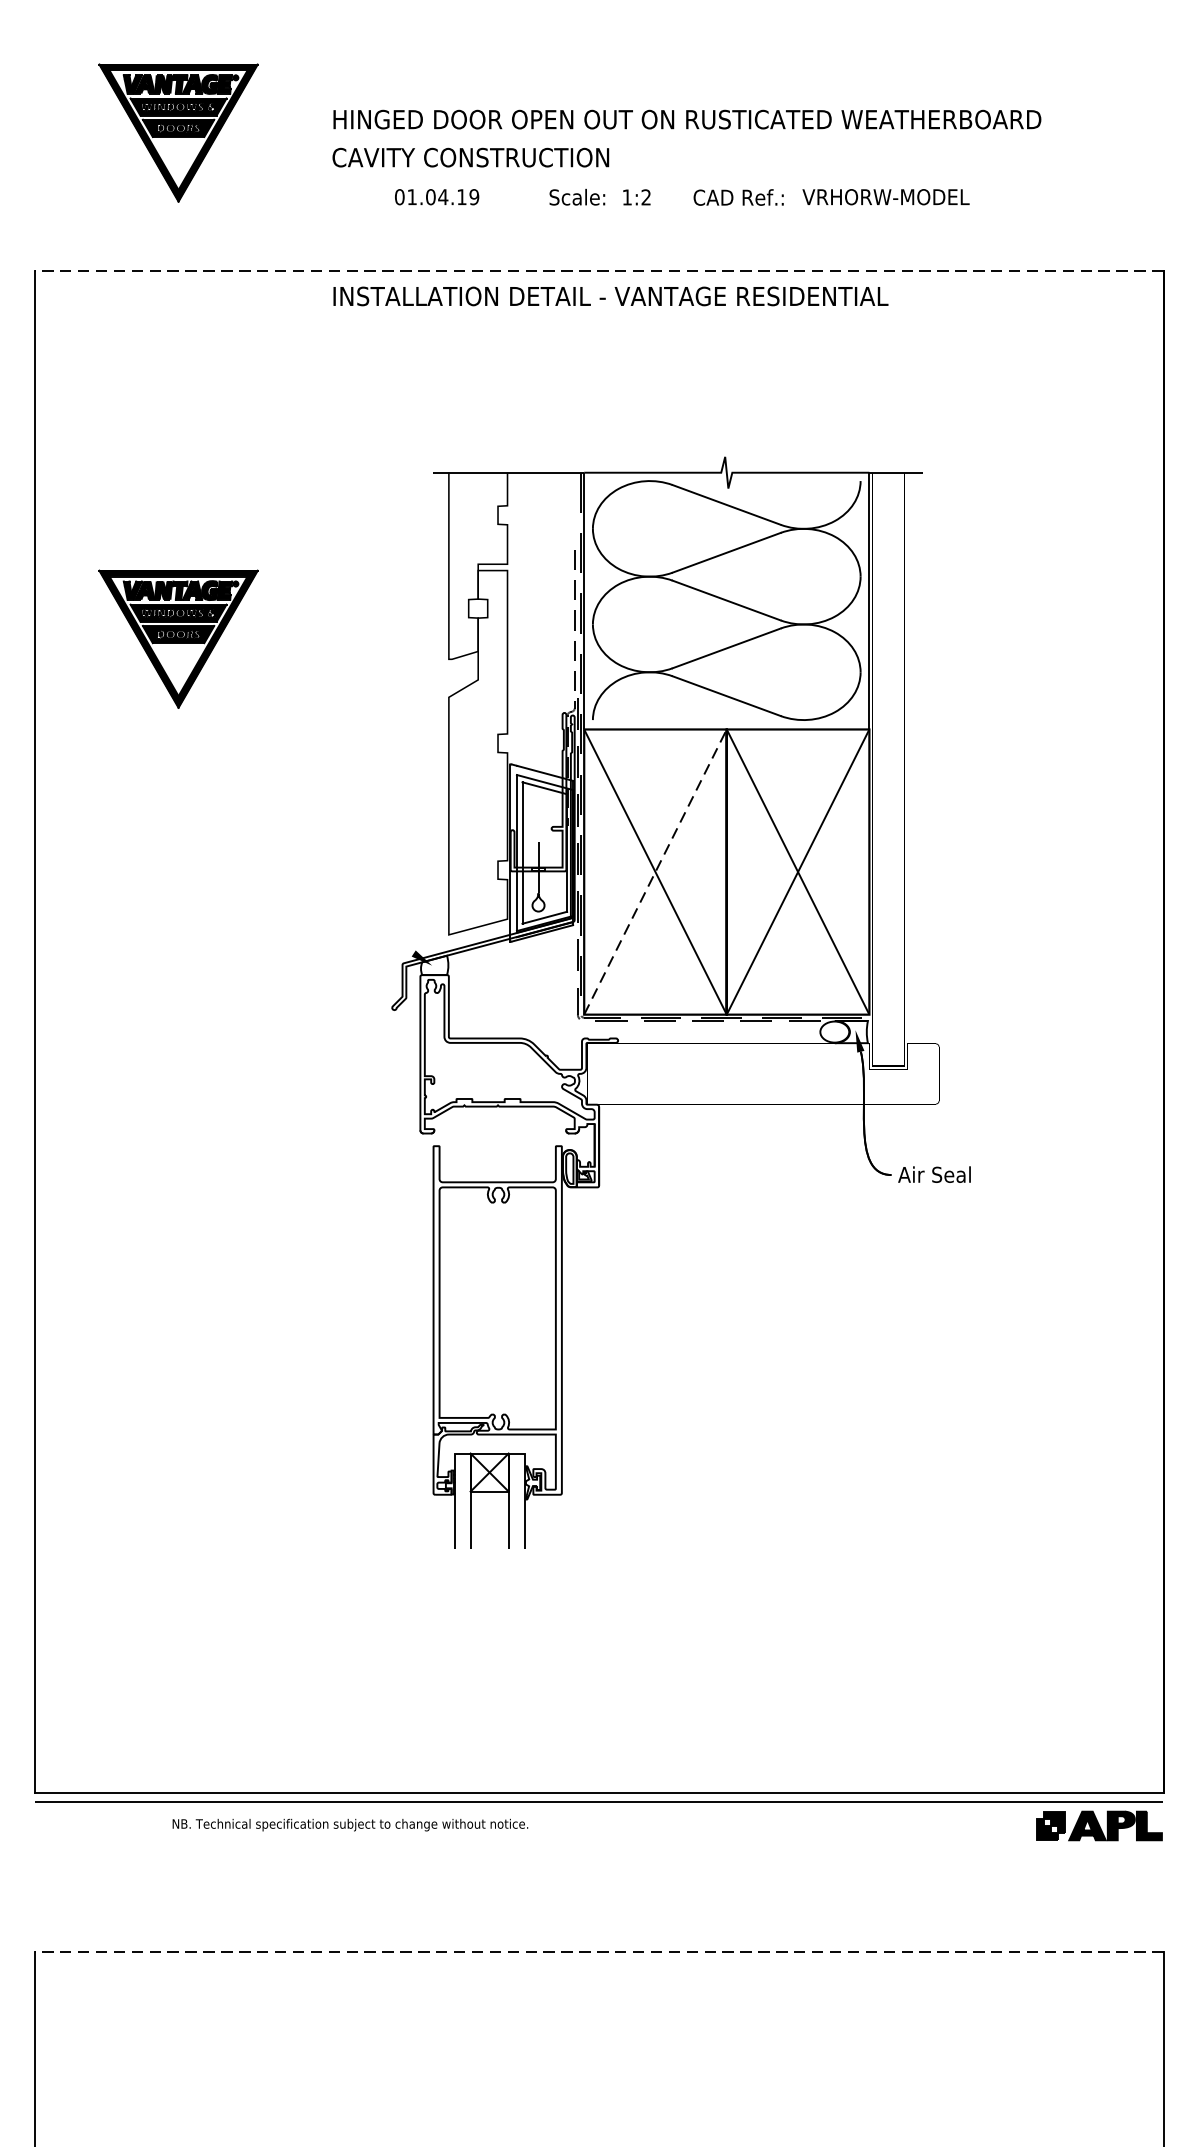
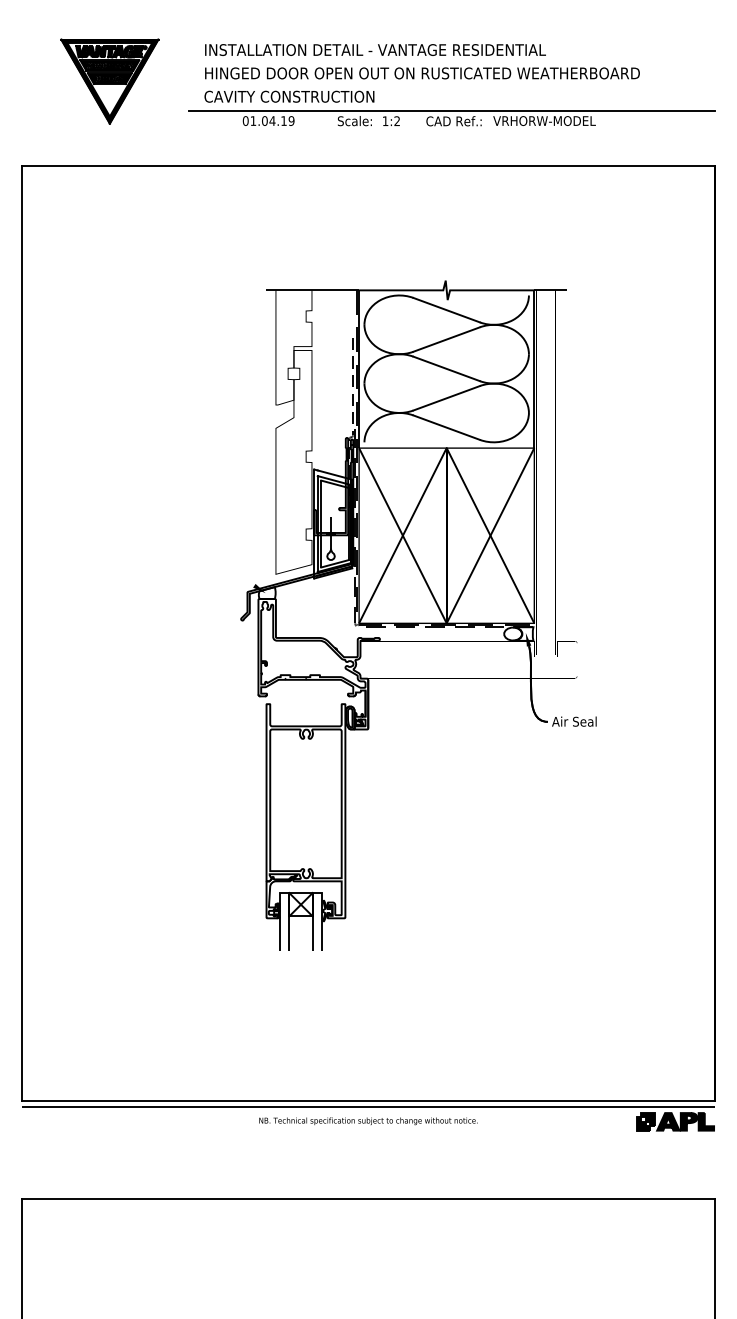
line: (736, 180) -> (452, 110), added
line: (599, 271) -> (368, 166), dashed -> solid
text: (610, 295) -> (375, 49), moved
part: (177, 638) -> (109, 392), removed
line: (654, 871) -> (402, 535), dashed -> solid
text: (350, 1825) -> (368, 1121), moved
line: (599, 1952) -> (368, 1199), dashed -> solid

